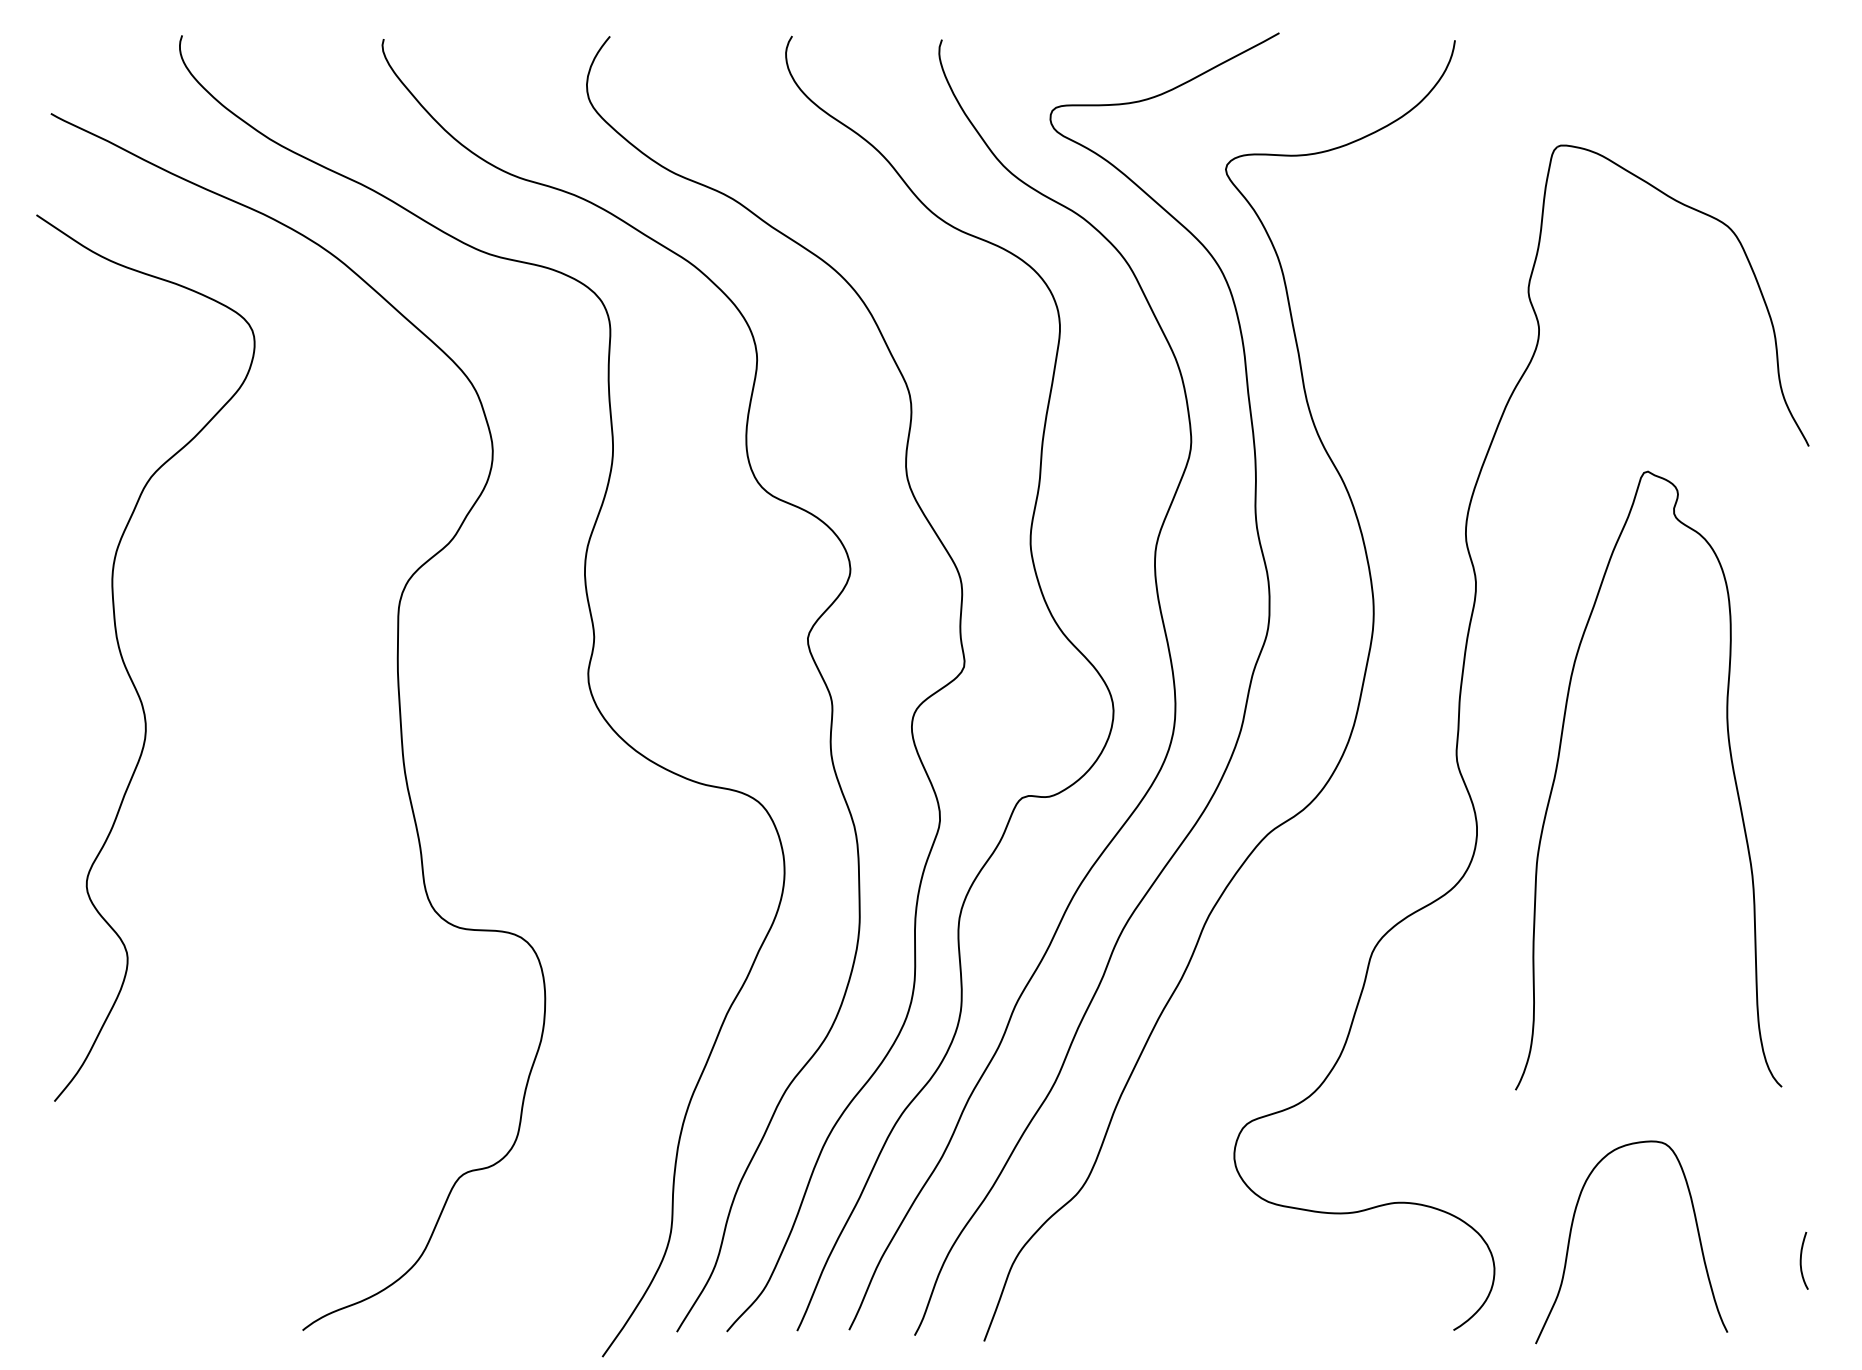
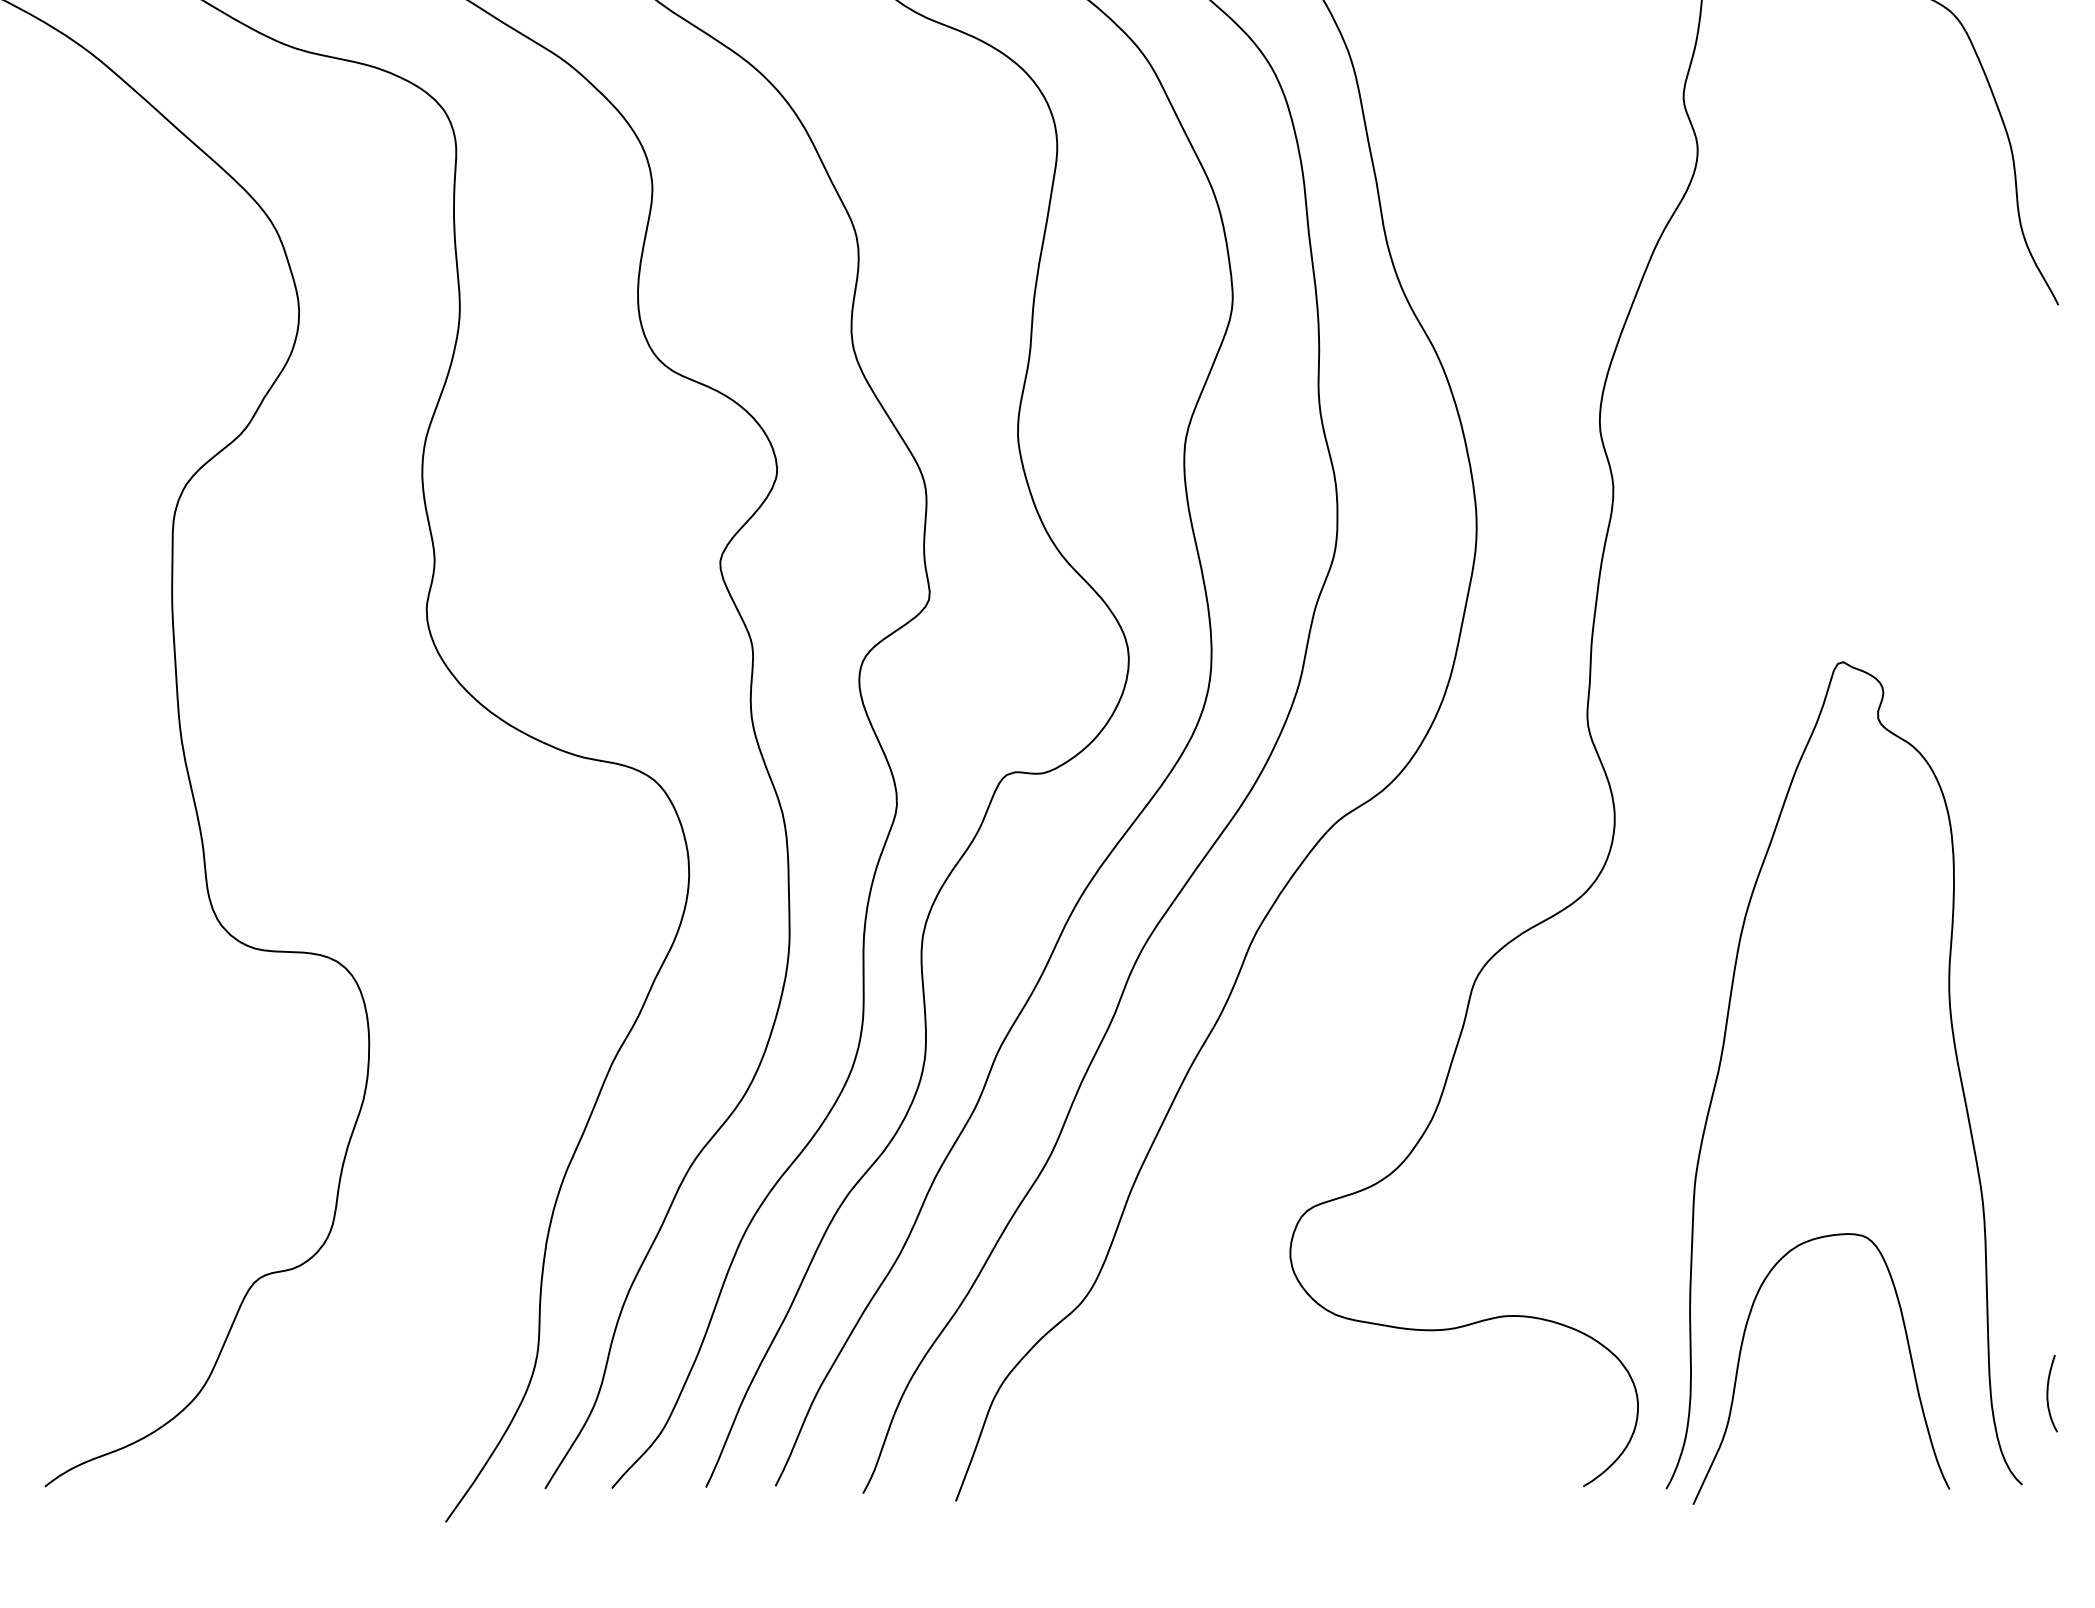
curve: (1731, 766) -> (1954, 1056), moved

